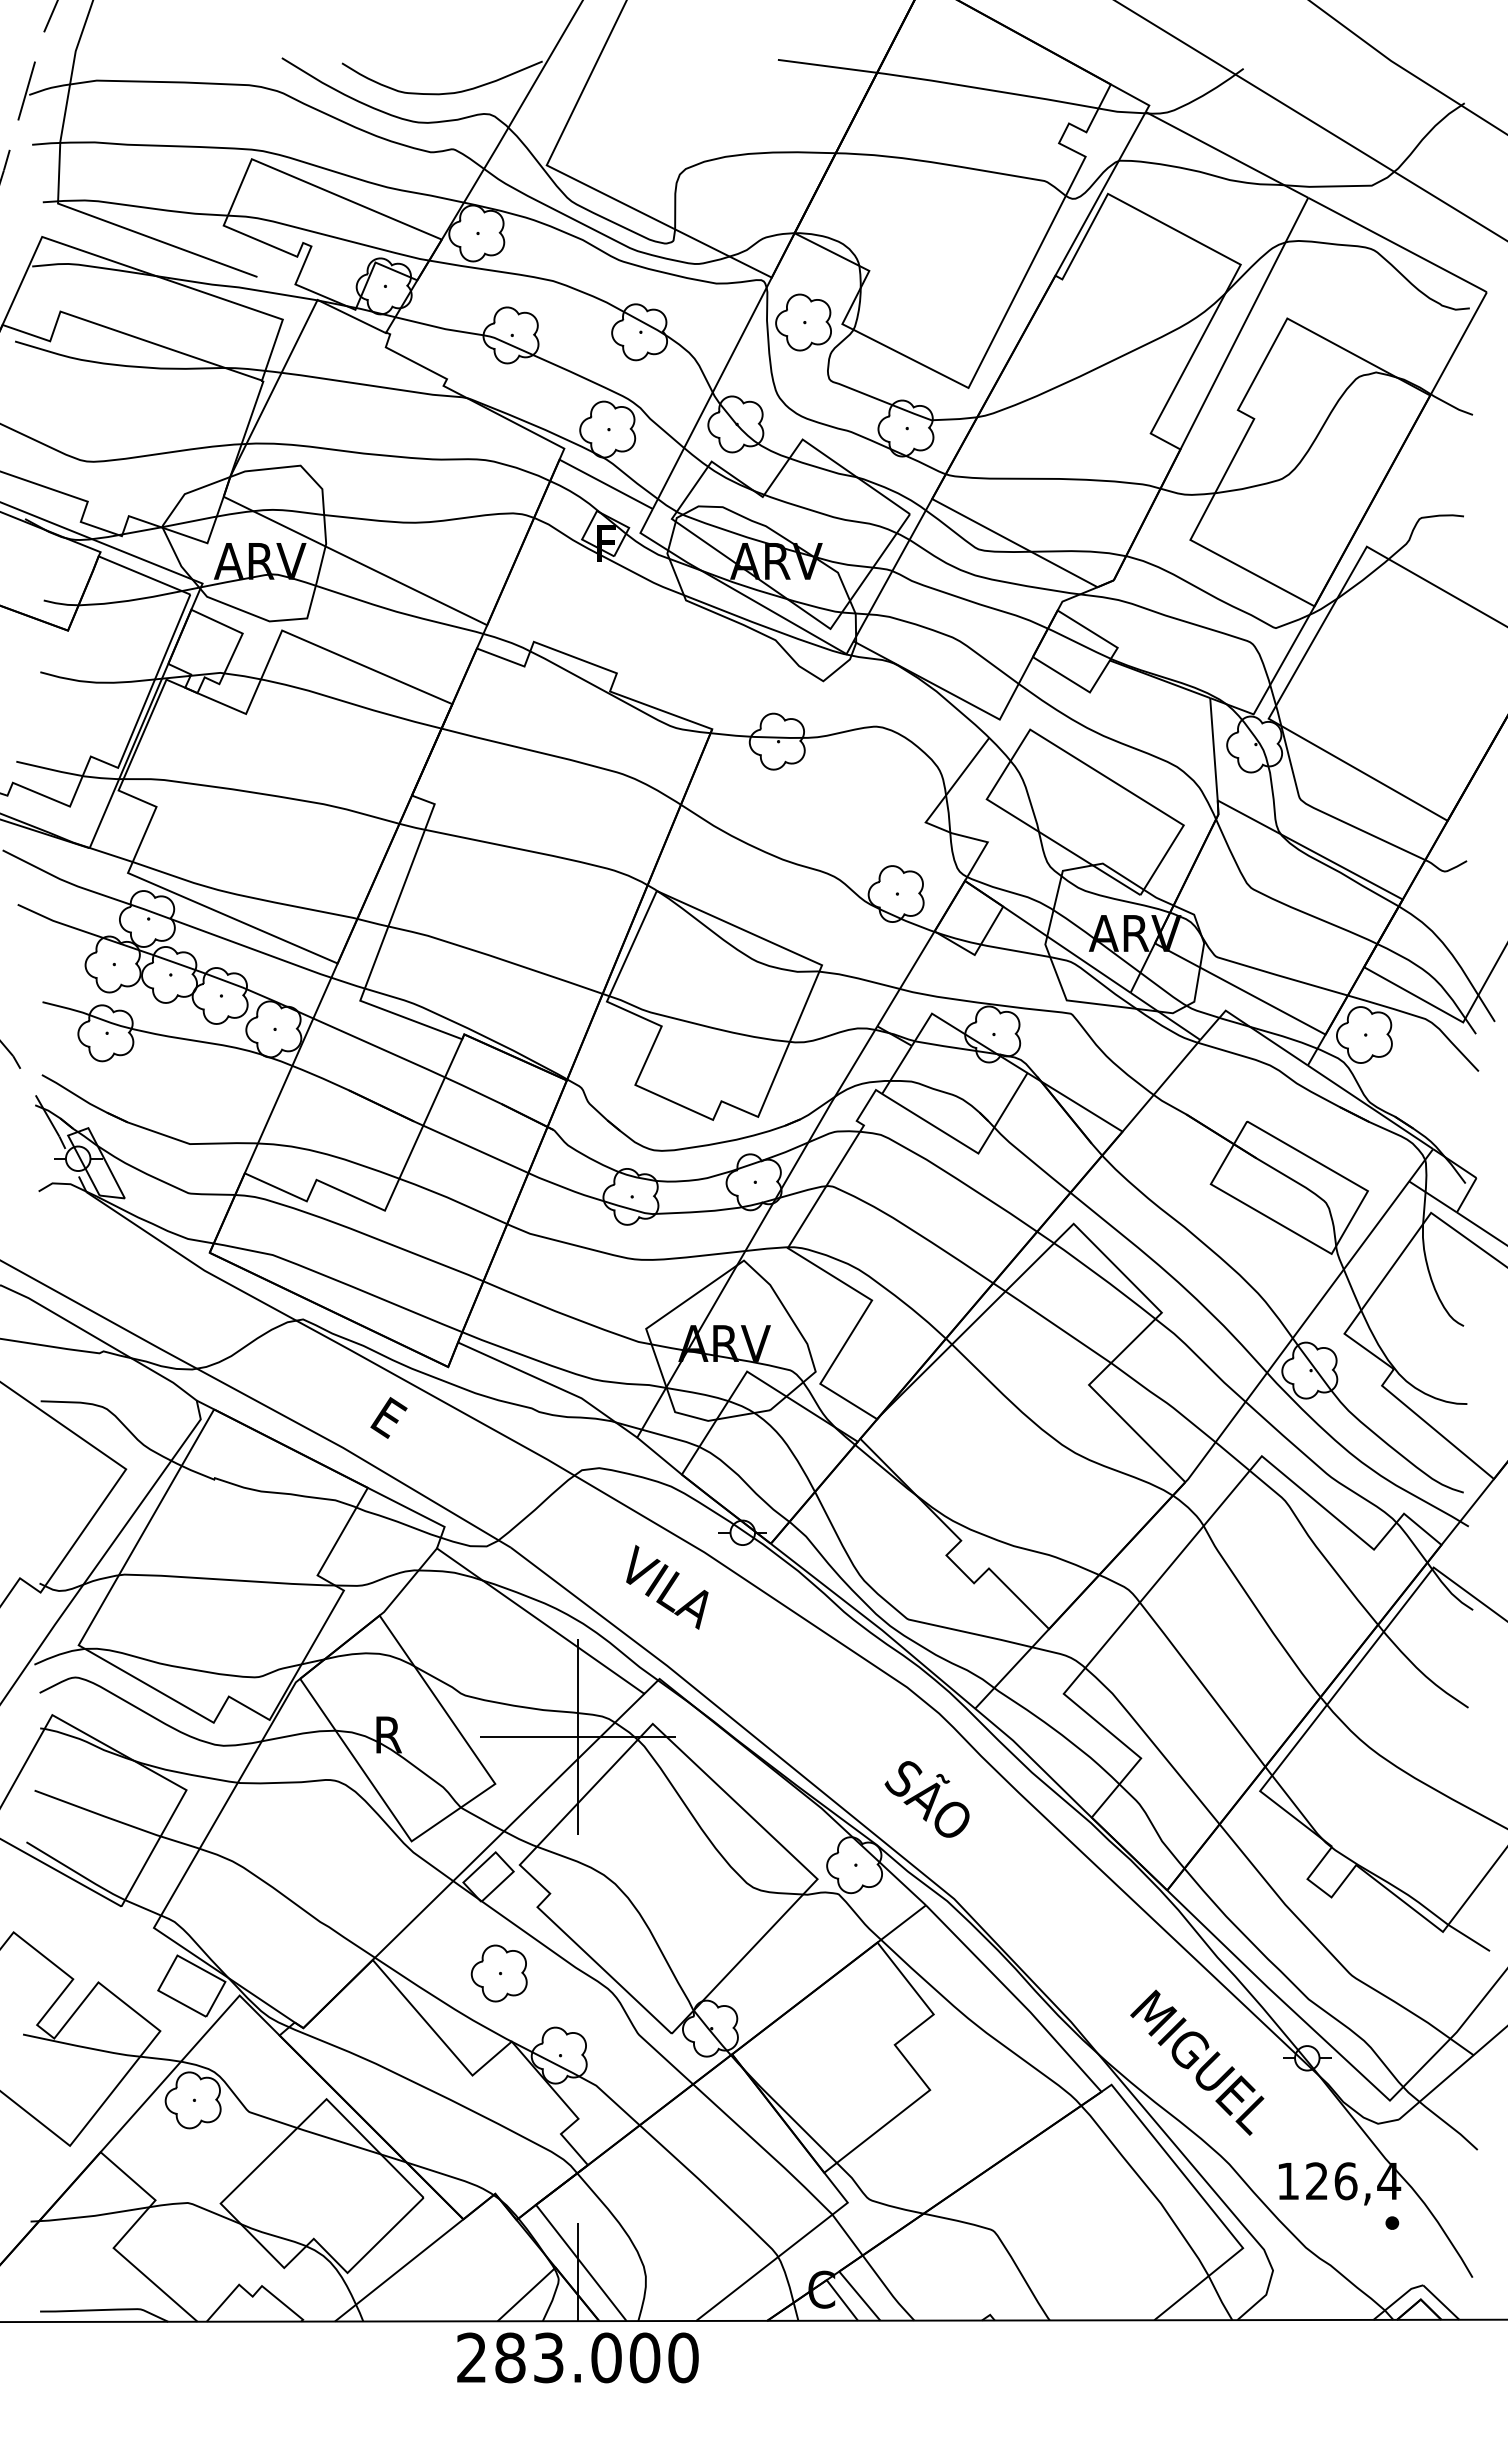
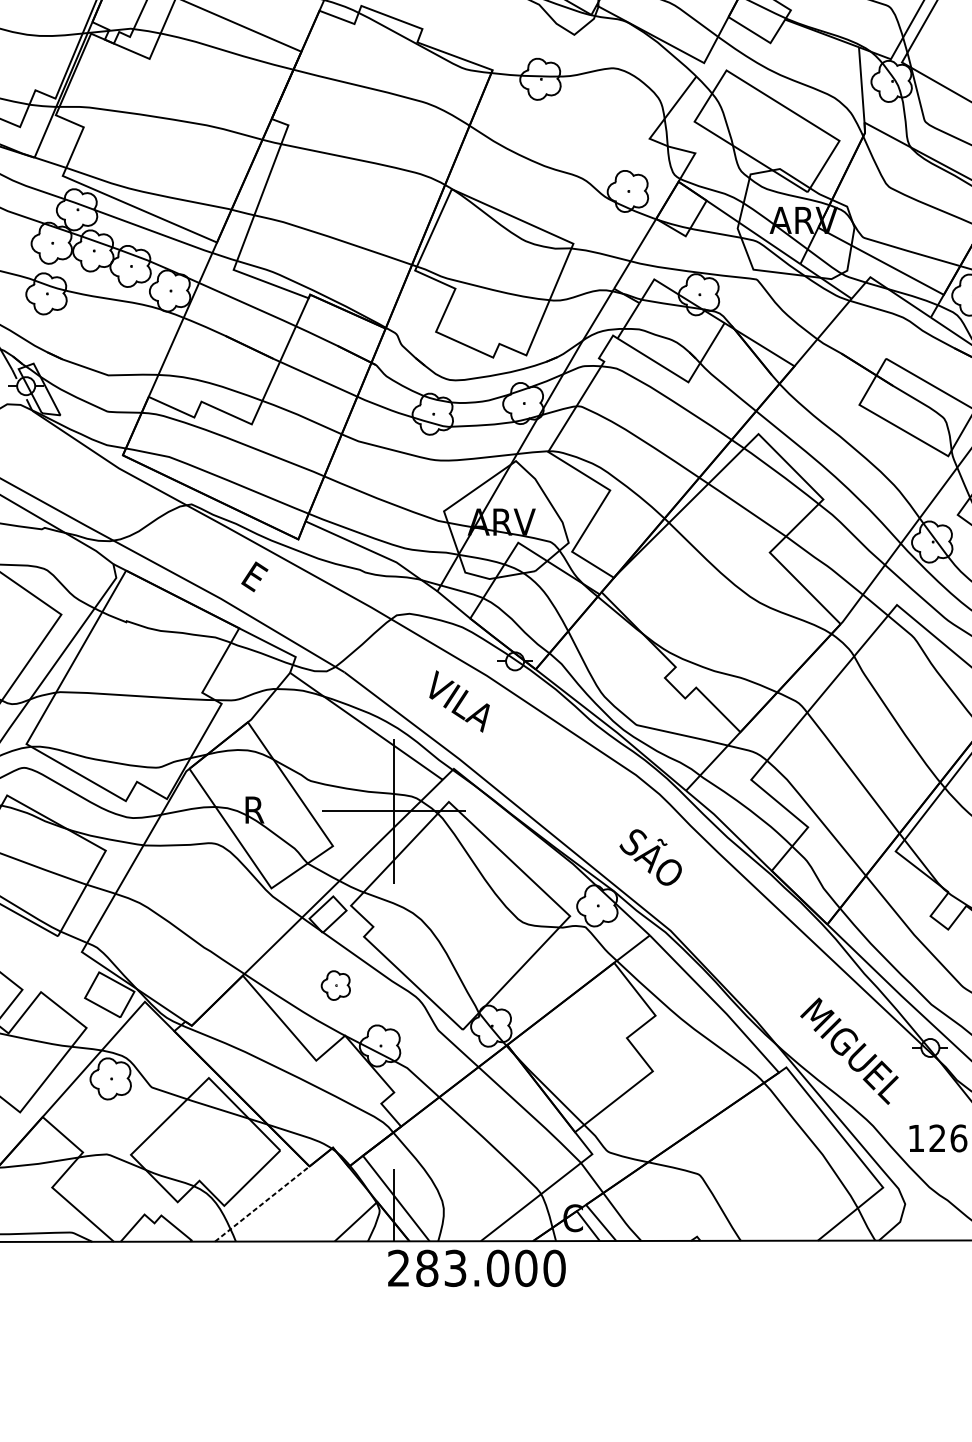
part: (498, 1973) -> (335, 985), size x0.7
line: (399, 2270) -> (262, 1204), solid -> dashed
text: (577, 2357) -> (476, 1268), moved

